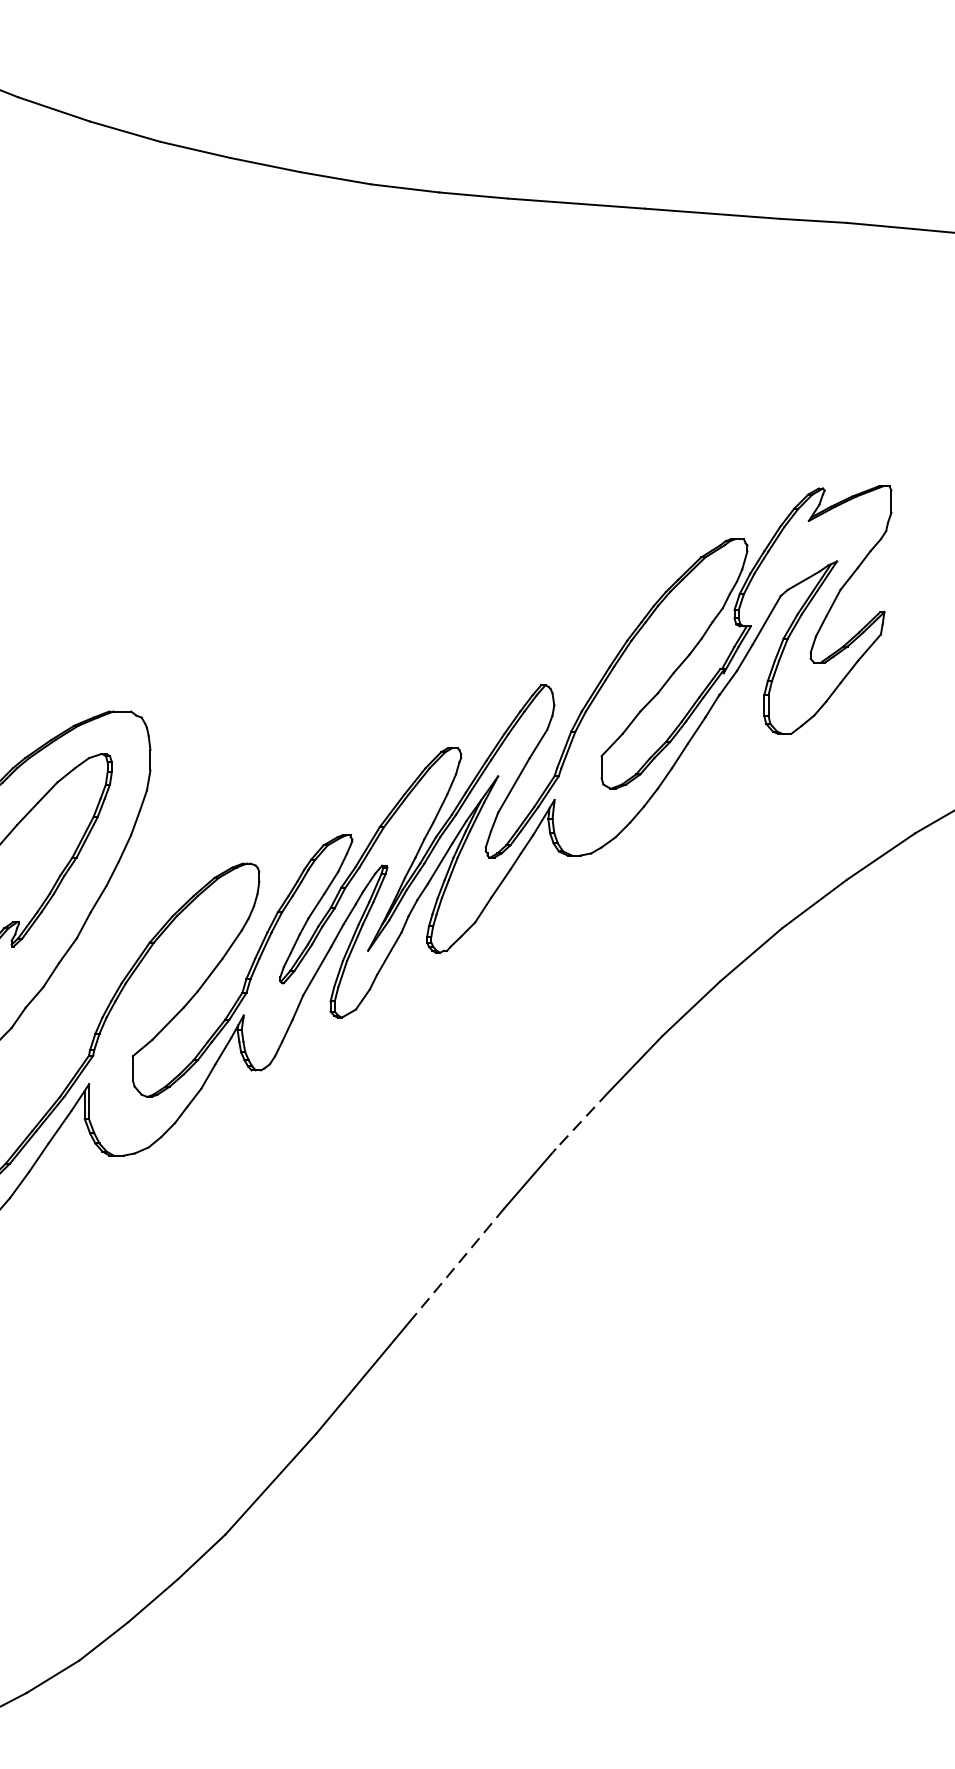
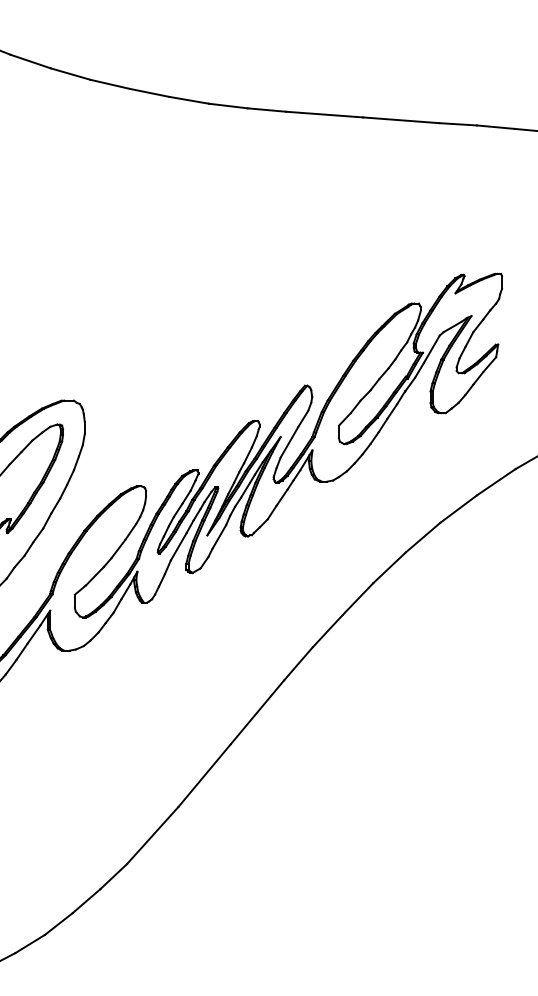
line: (581, 1121) -> (327, 631), dashed -> solid
line: (457, 1265) -> (257, 712), dashed -> solid

